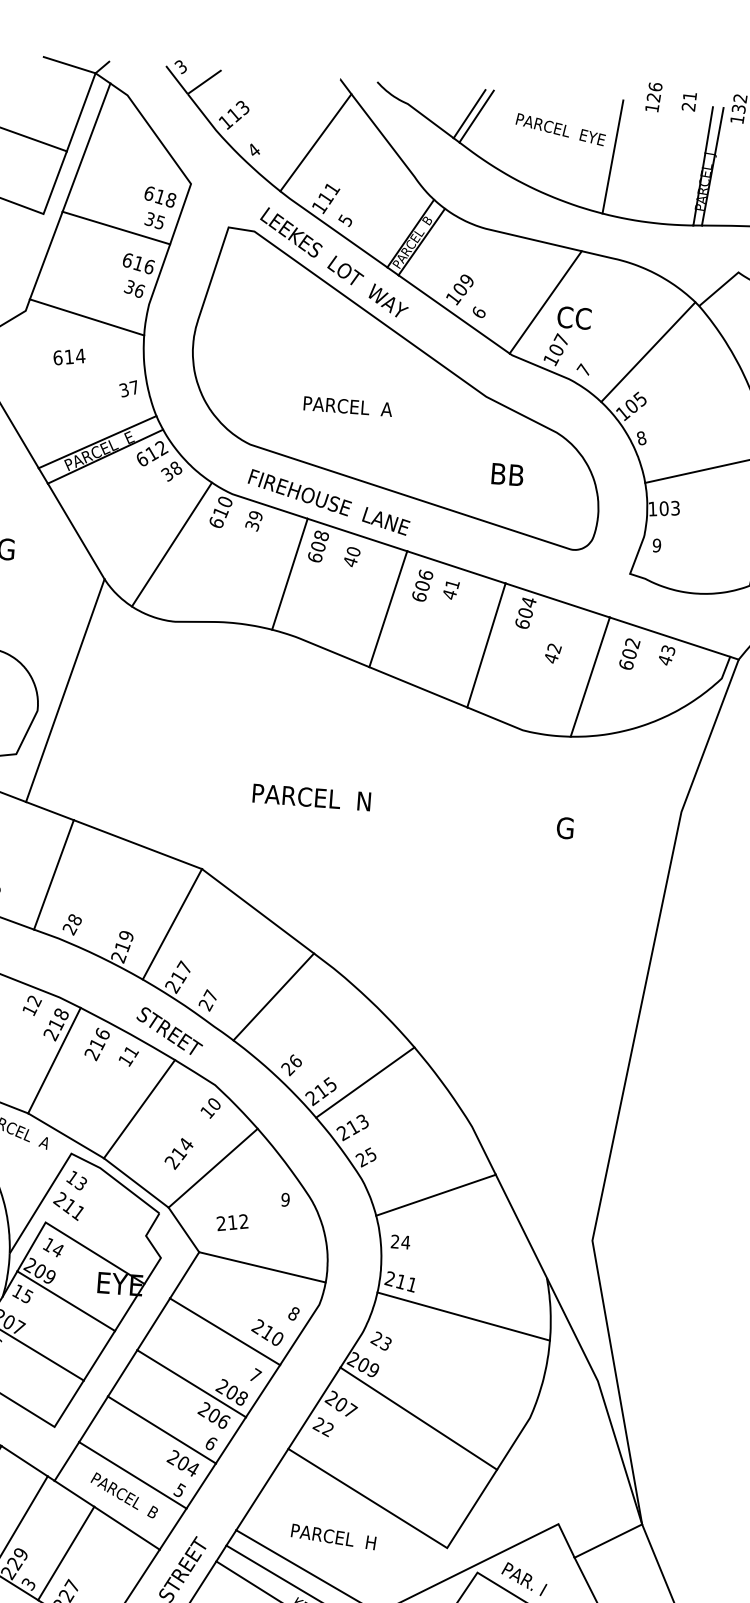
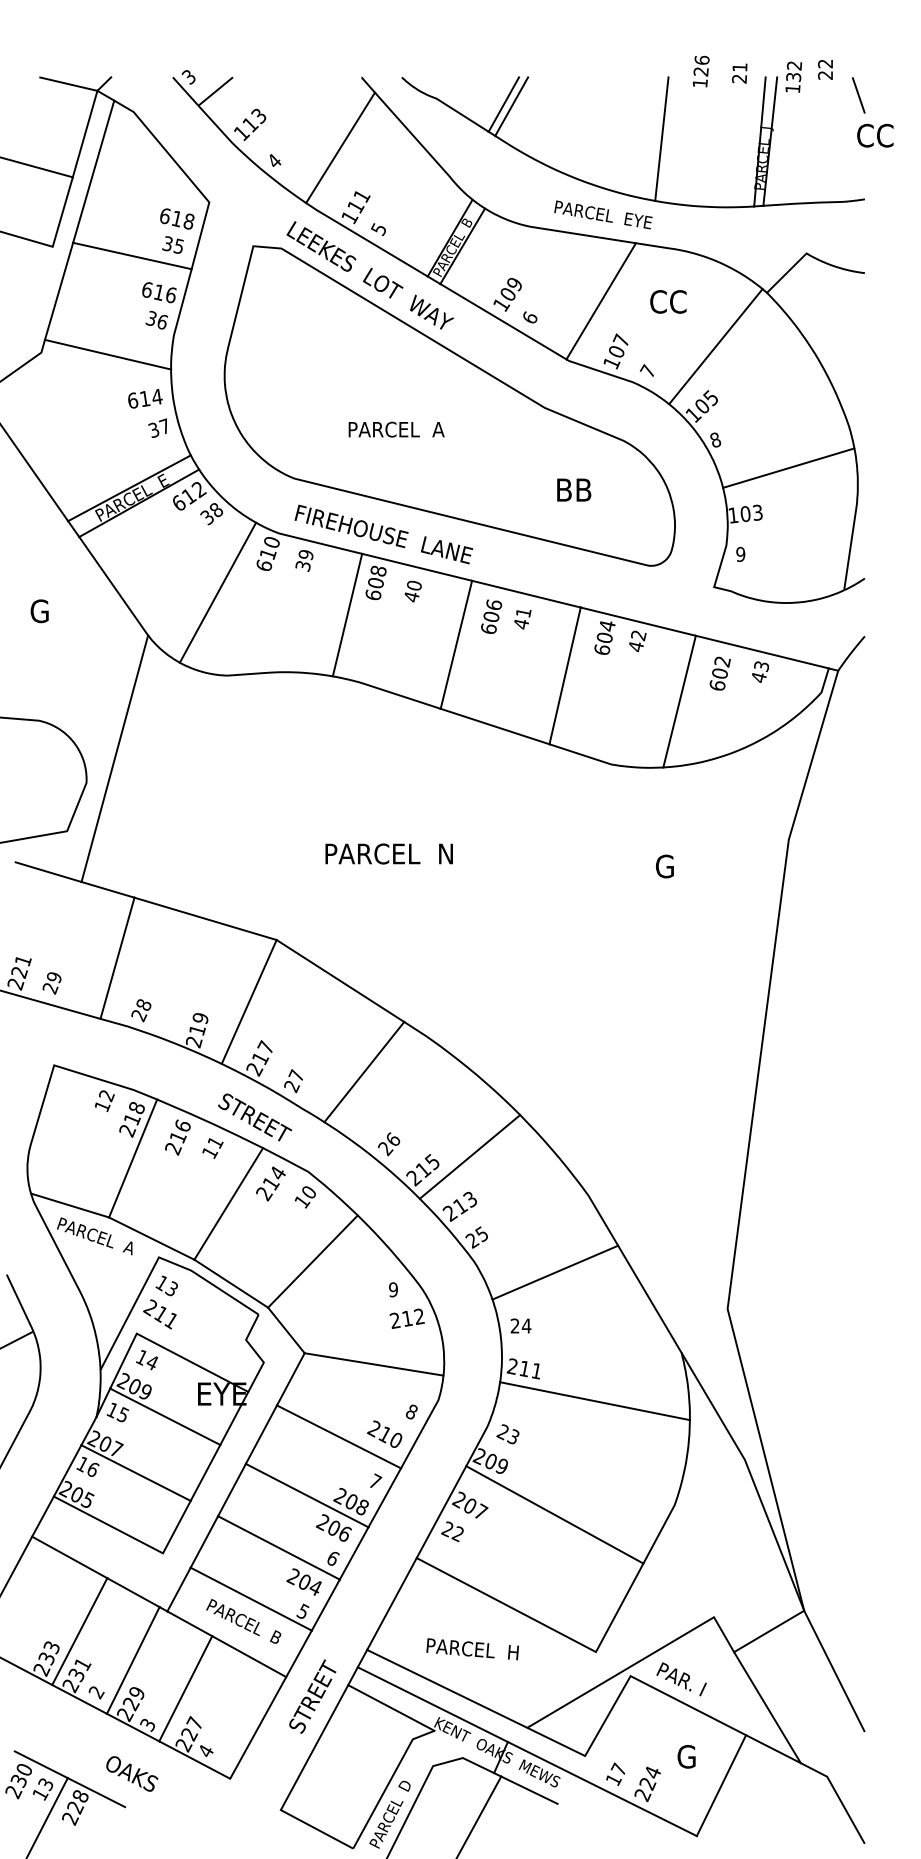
text: (560, 129) -> (603, 214), moved
text: (574, 317) -> (668, 301), moved
text: (69, 356) -> (145, 398), moved
text: (552, 653) -> (637, 641), moved
text: (178, 1153) -> (270, 1183), moved
text: (231, 1222) -> (406, 1318), moved

